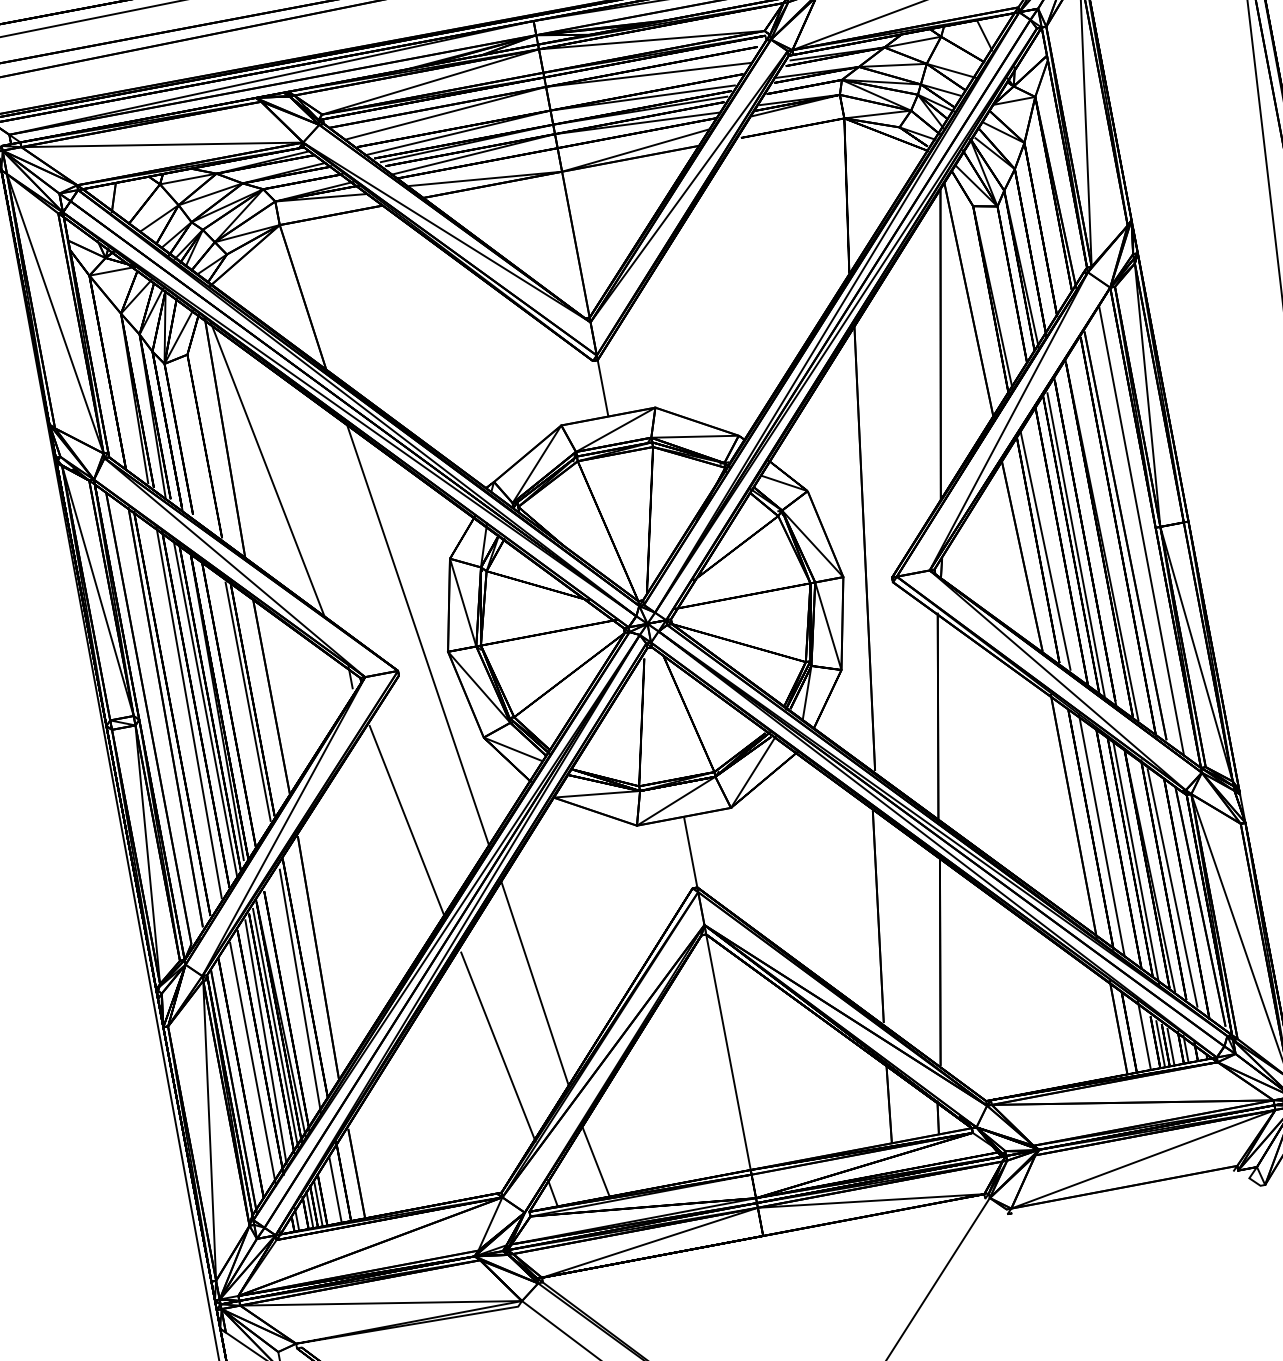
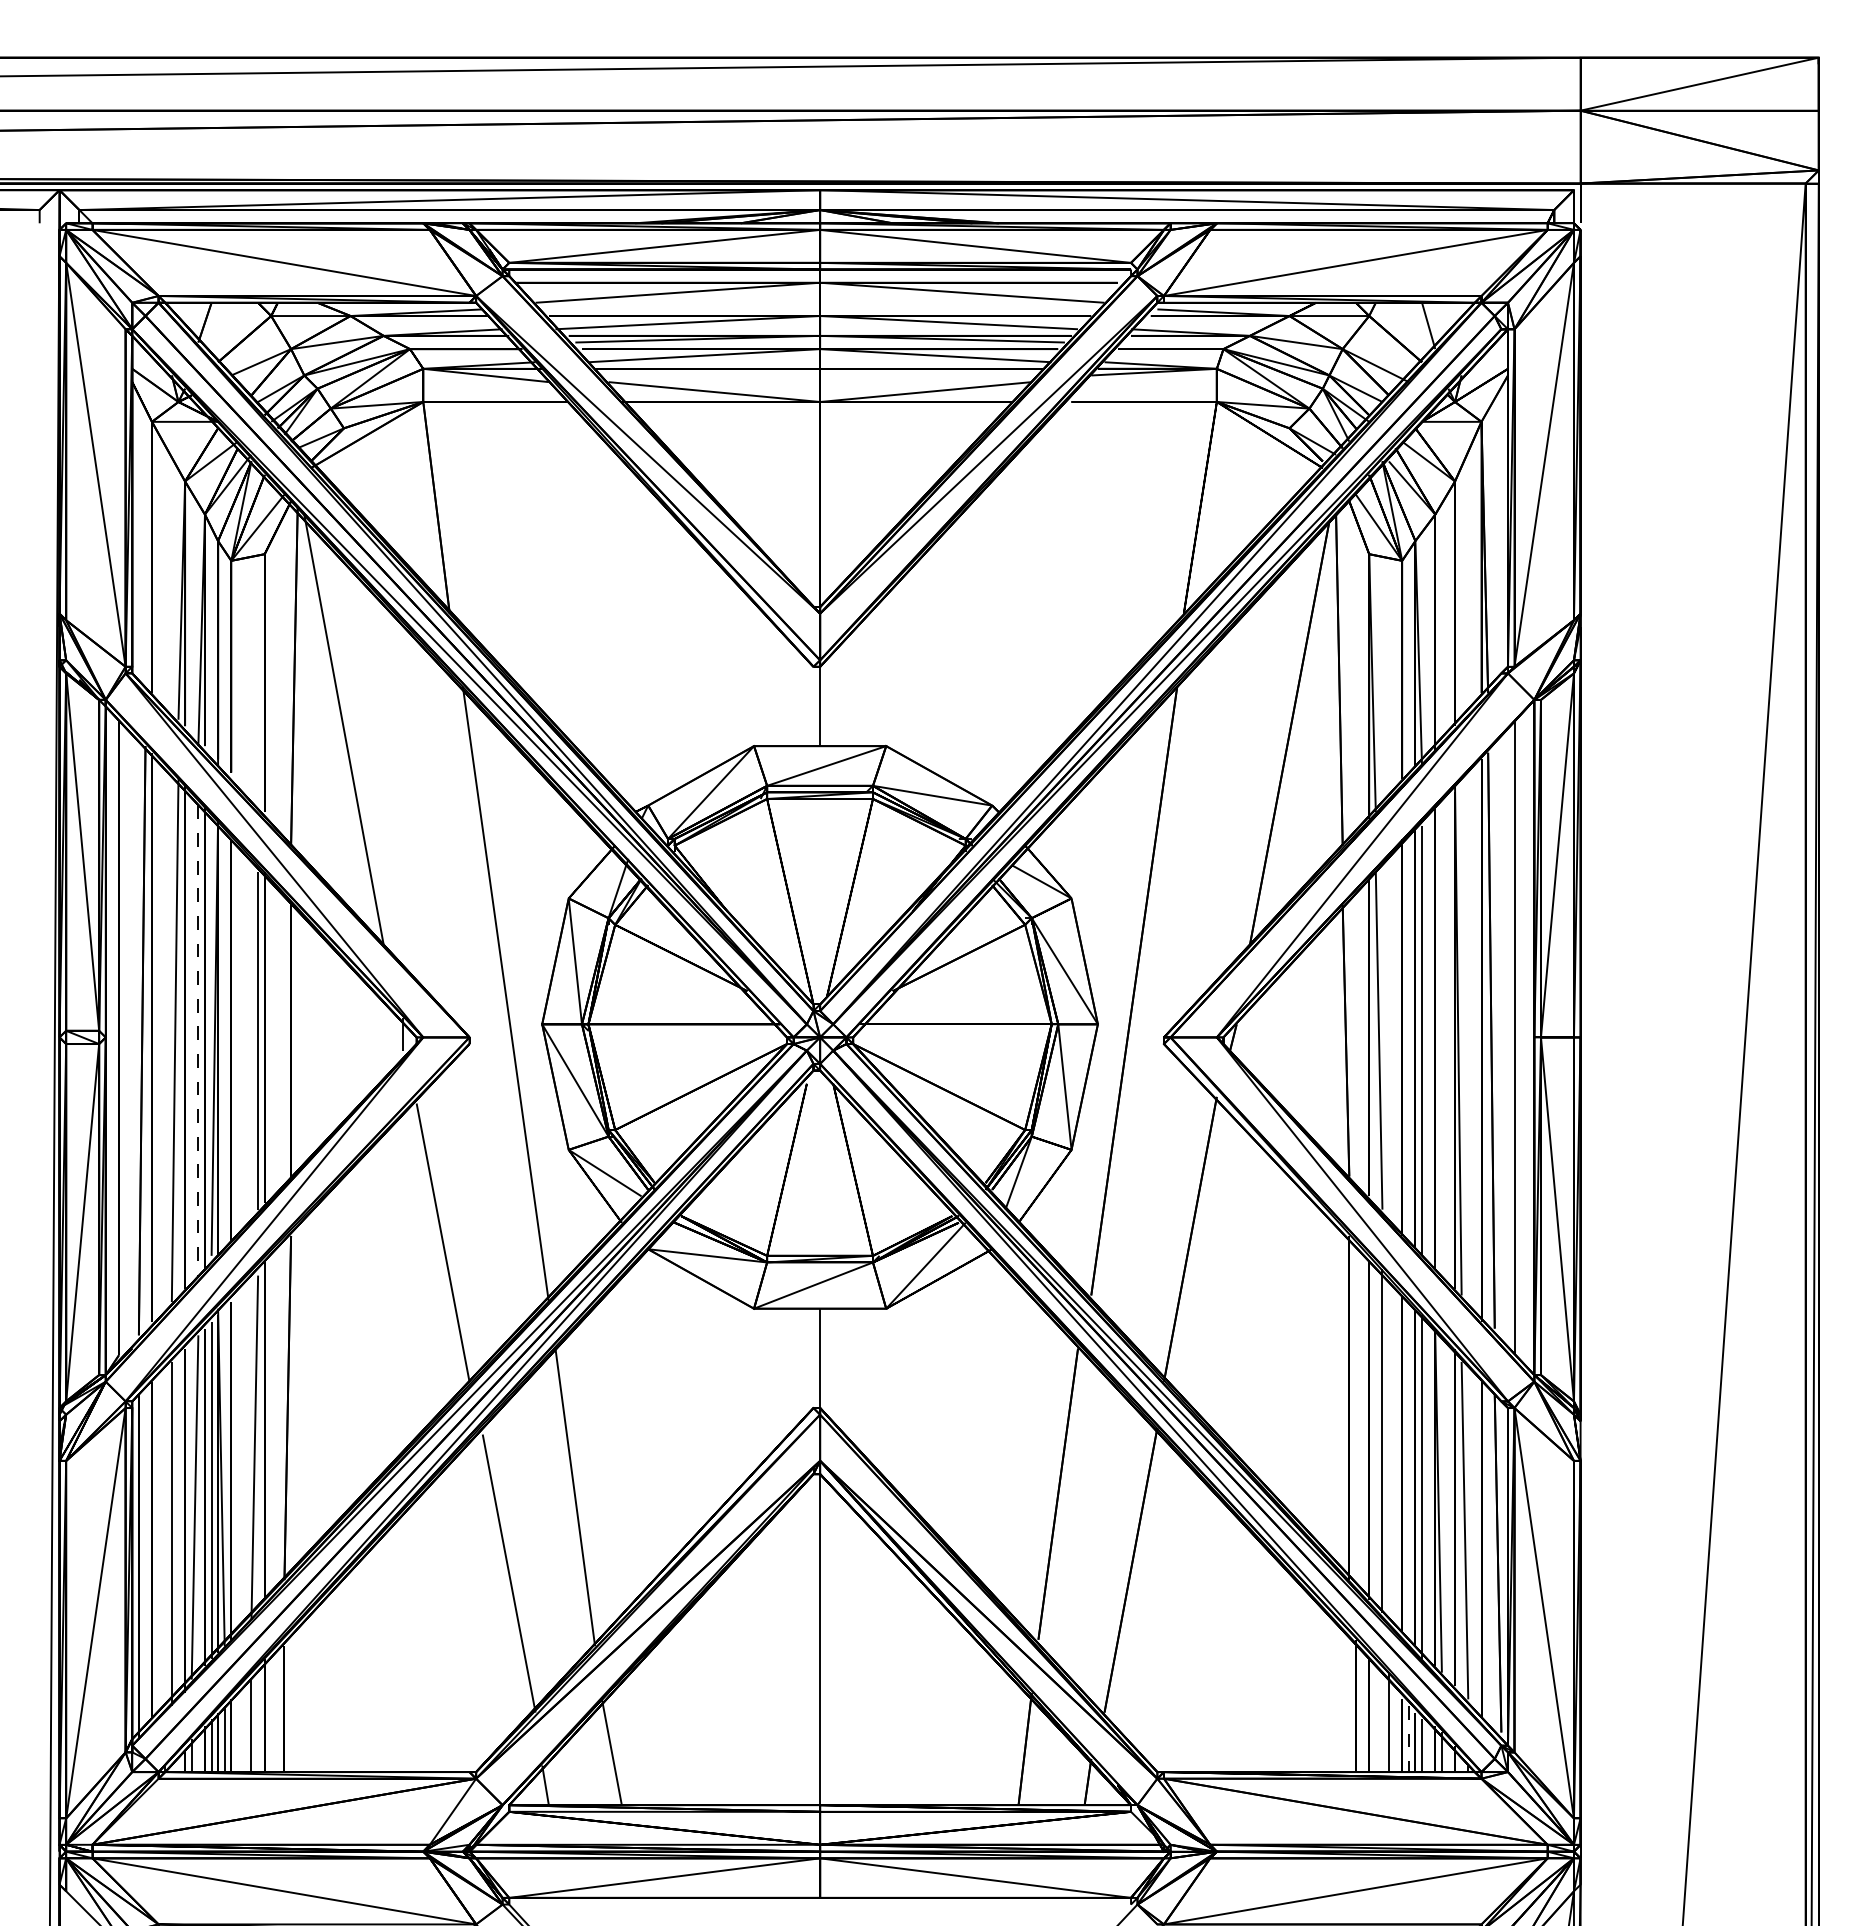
line: (205, 709) -> (198, 1040), solid -> dashed
line: (1160, 1044) -> (1408, 1739), solid -> dashed

